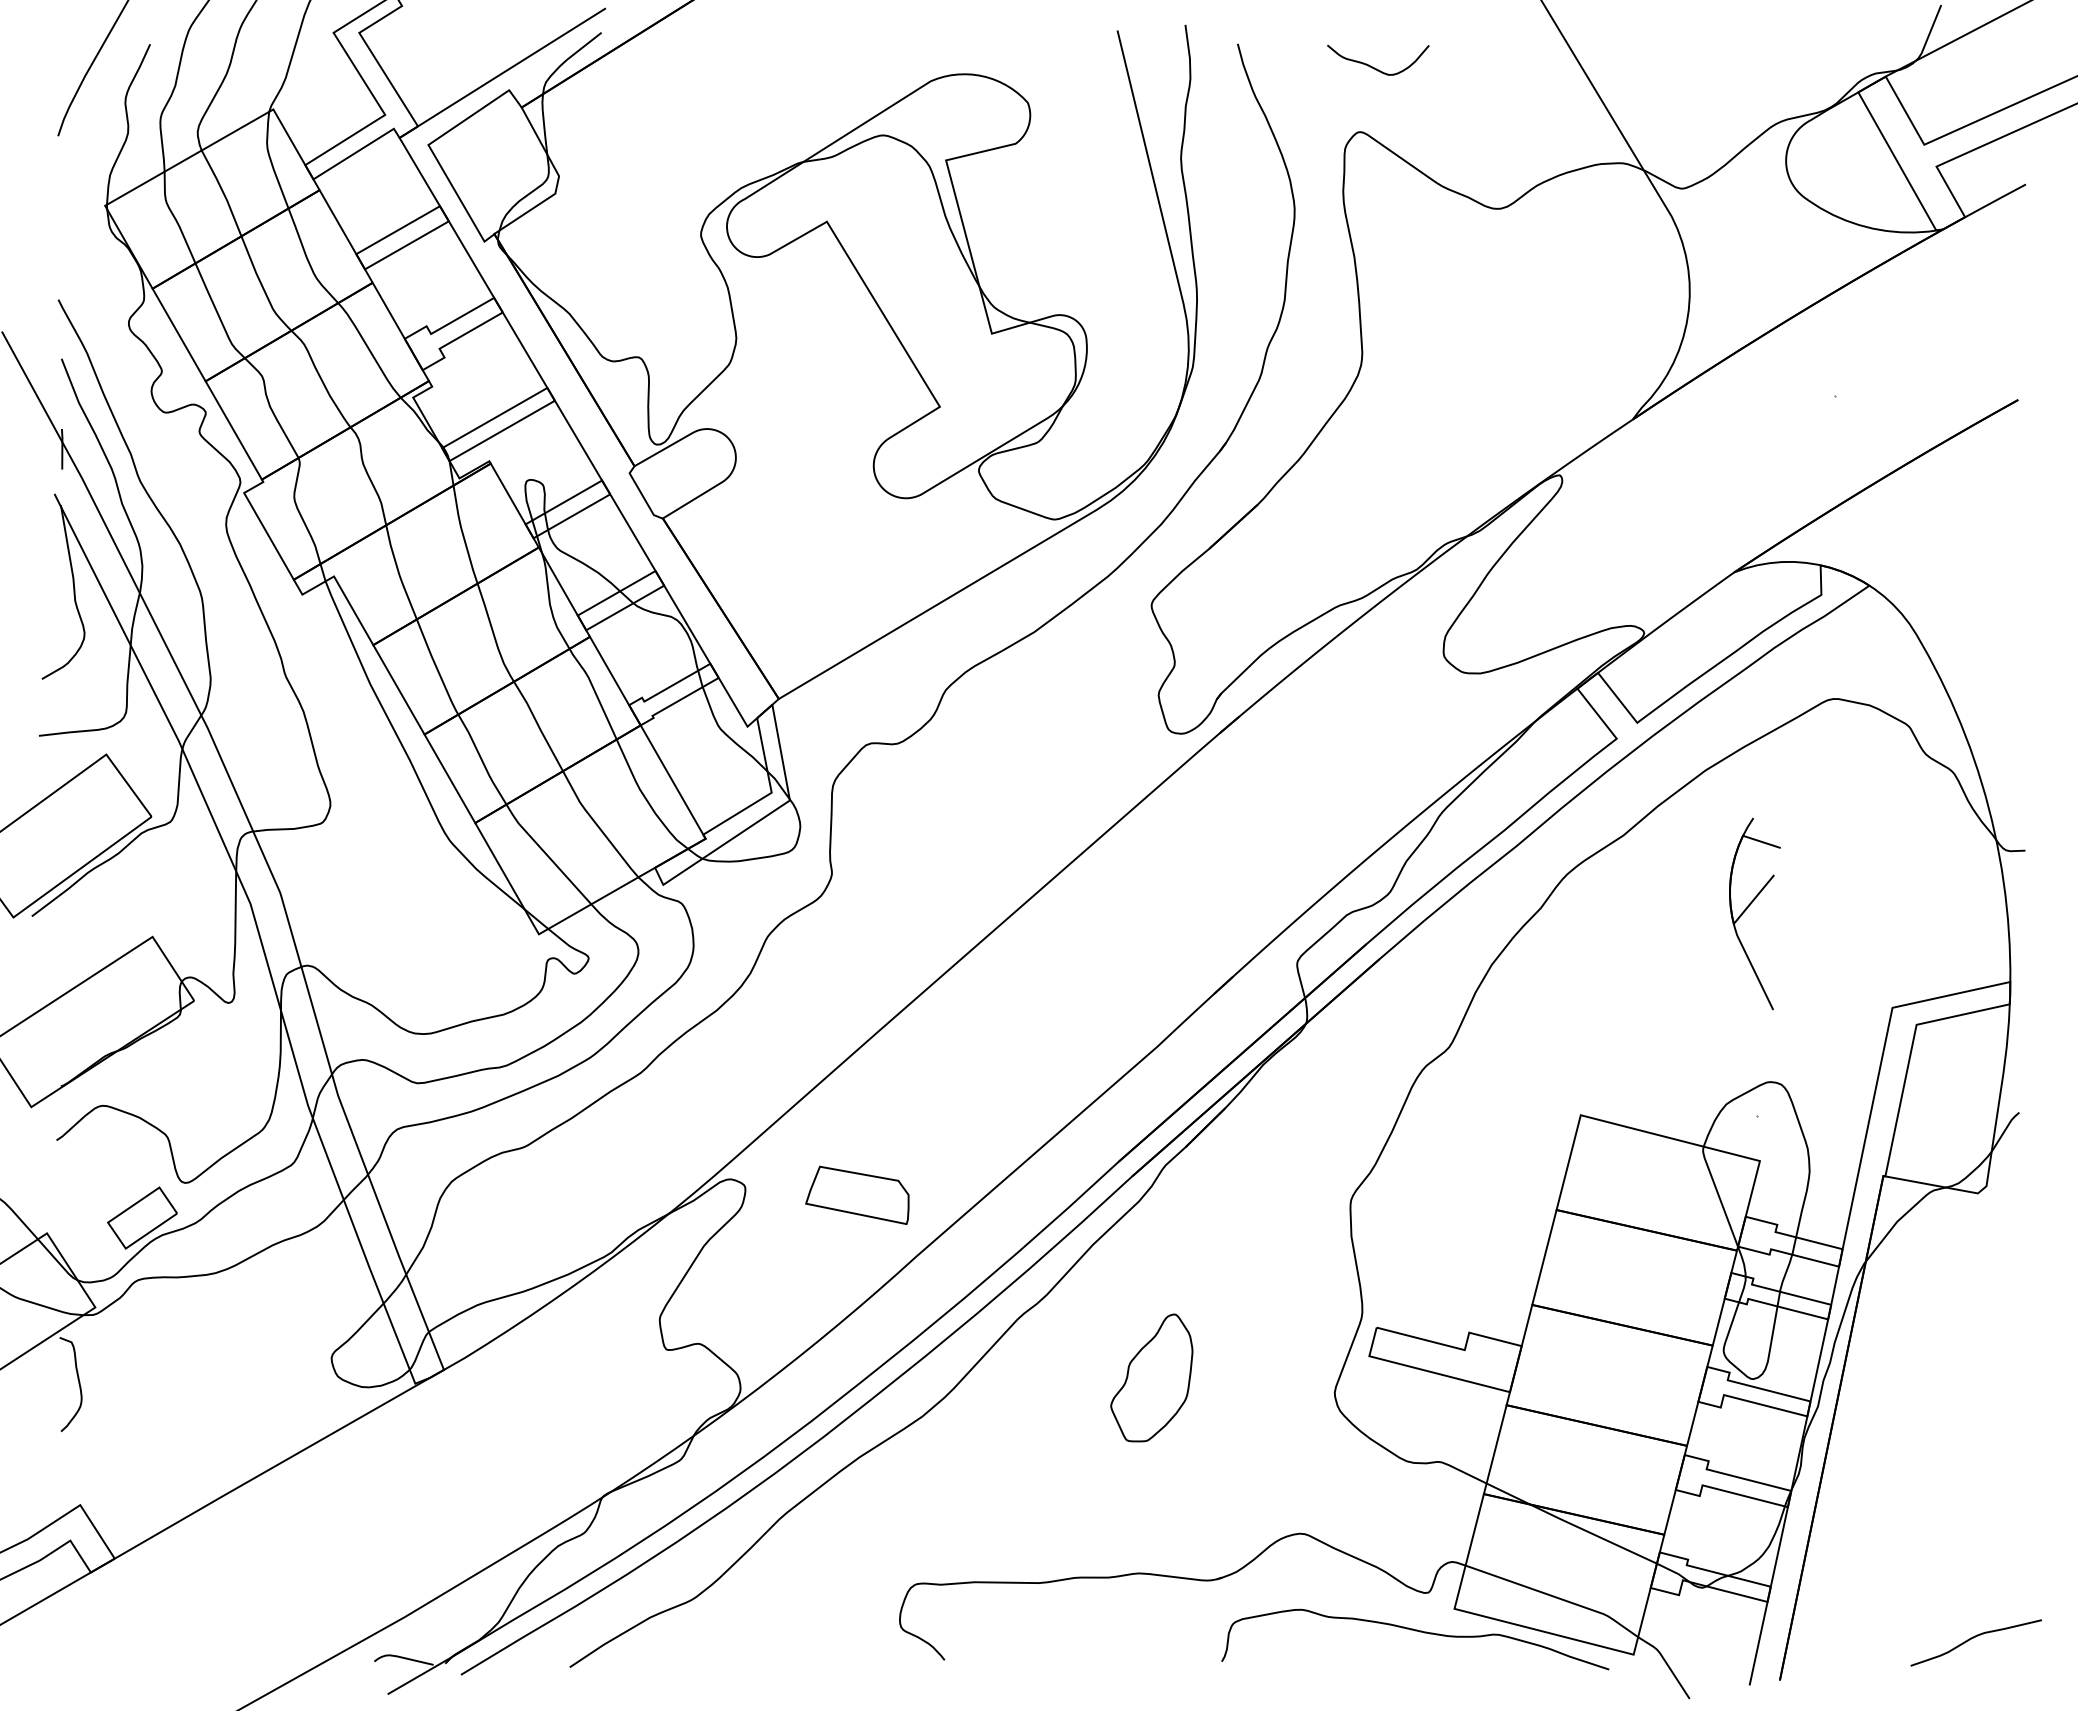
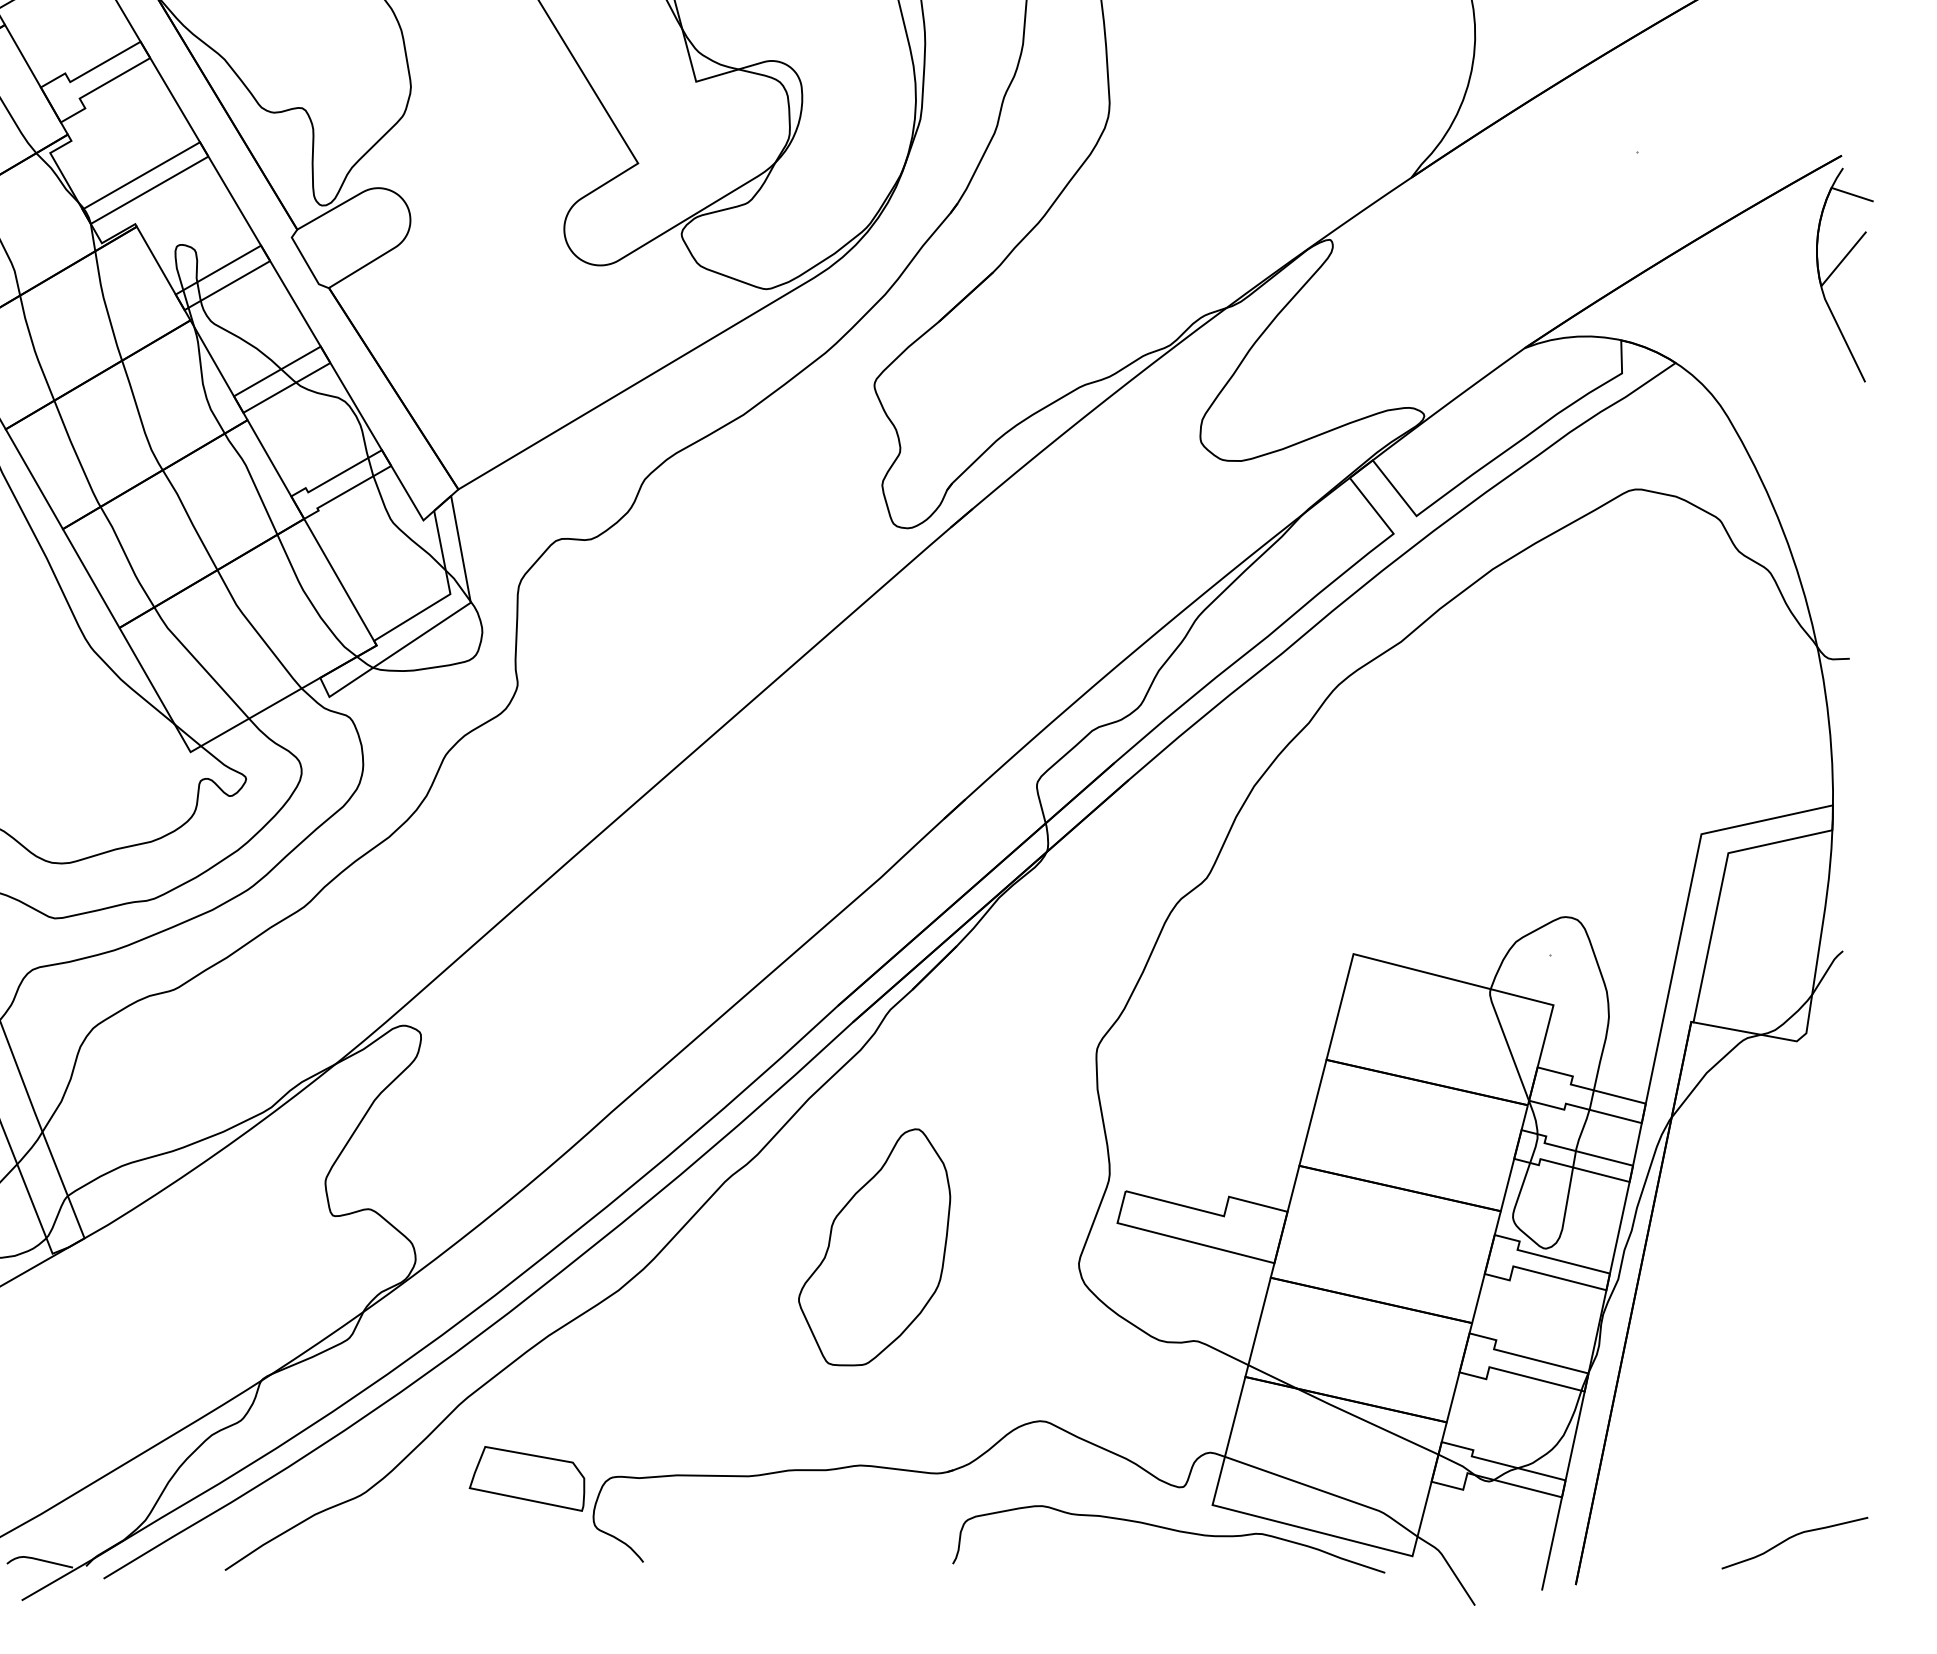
part: (1747, 909) -> (1836, 270), moved
part: (857, 1194) -> (527, 1477), moved
part: (1151, 1377) -> (874, 1246), size x1.67

